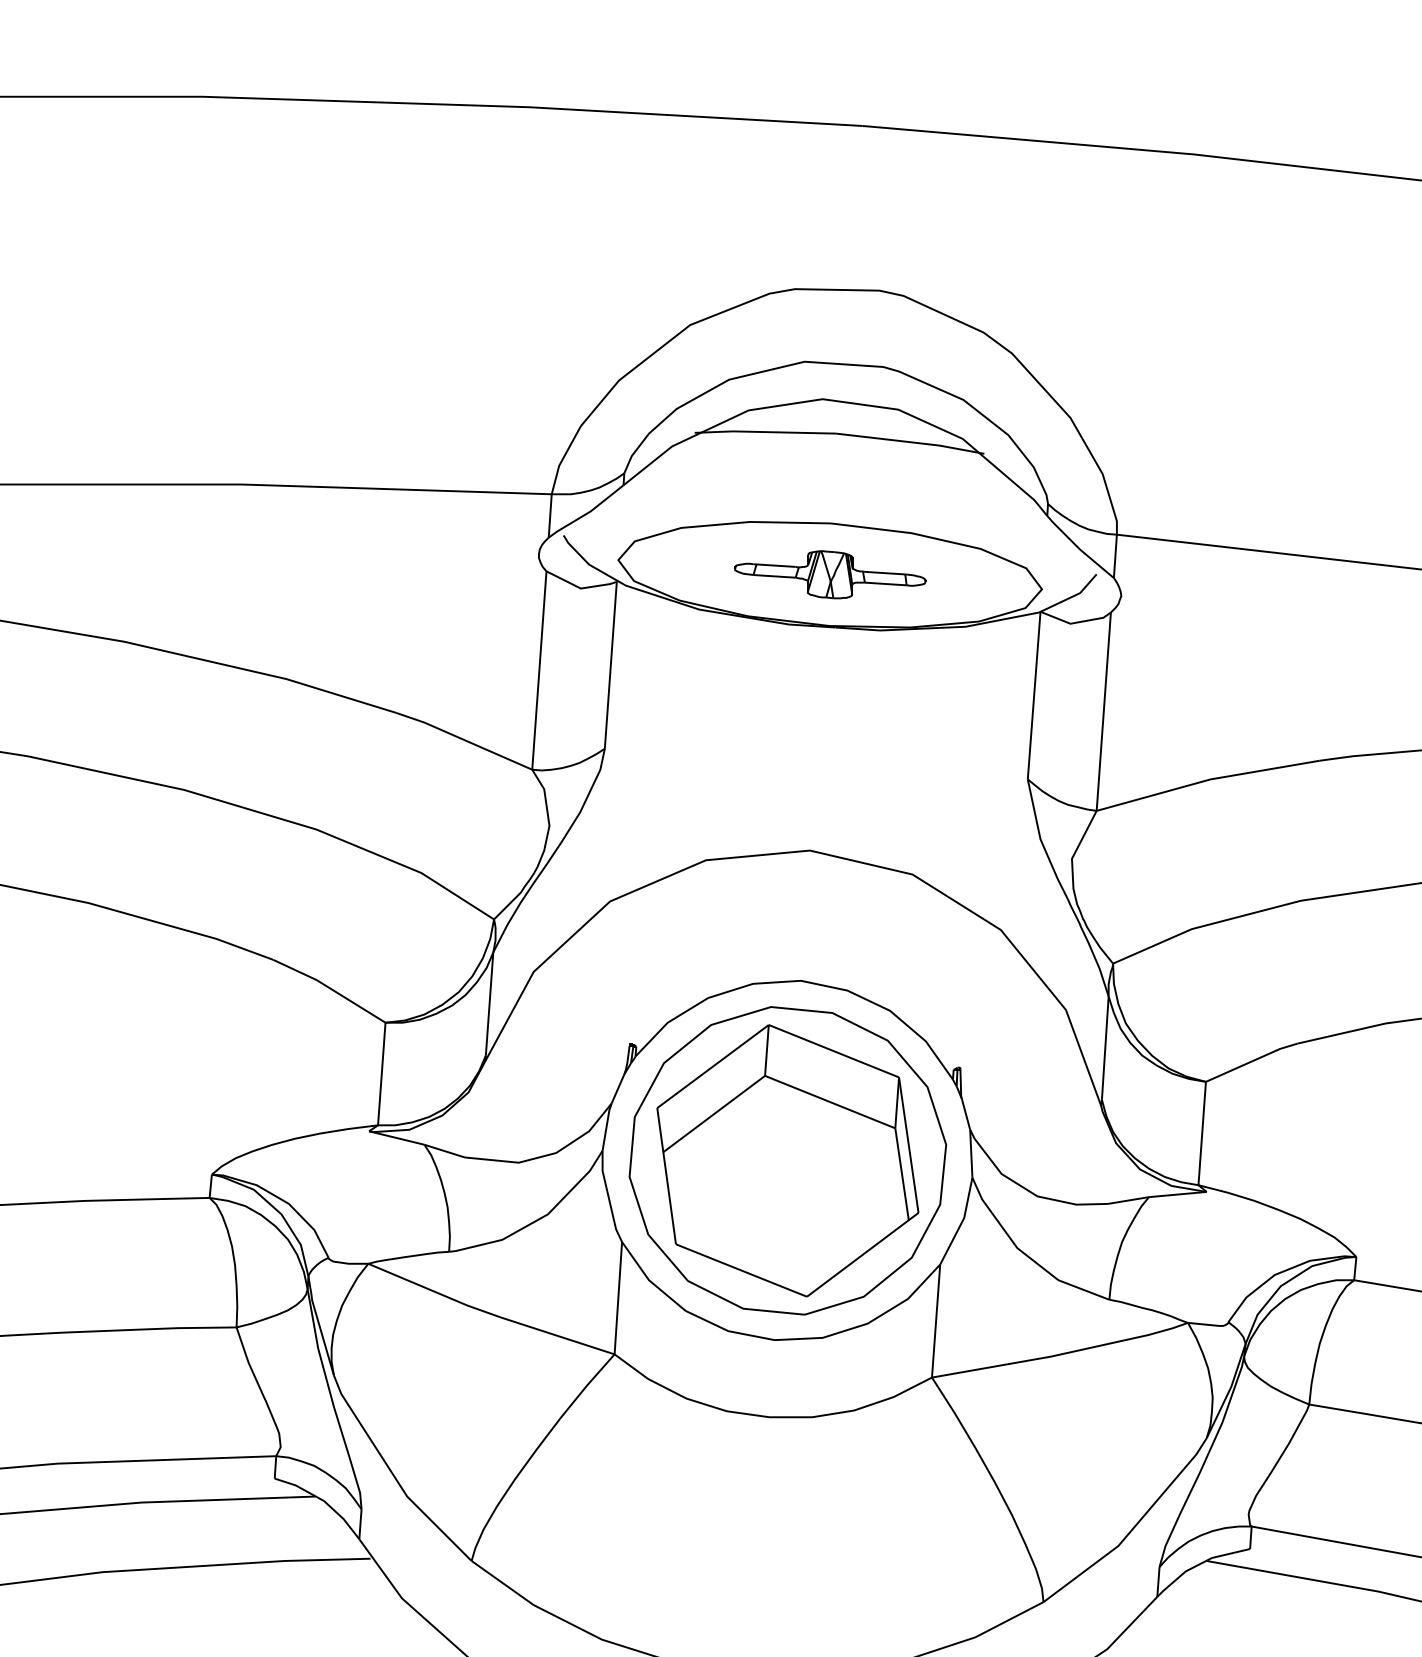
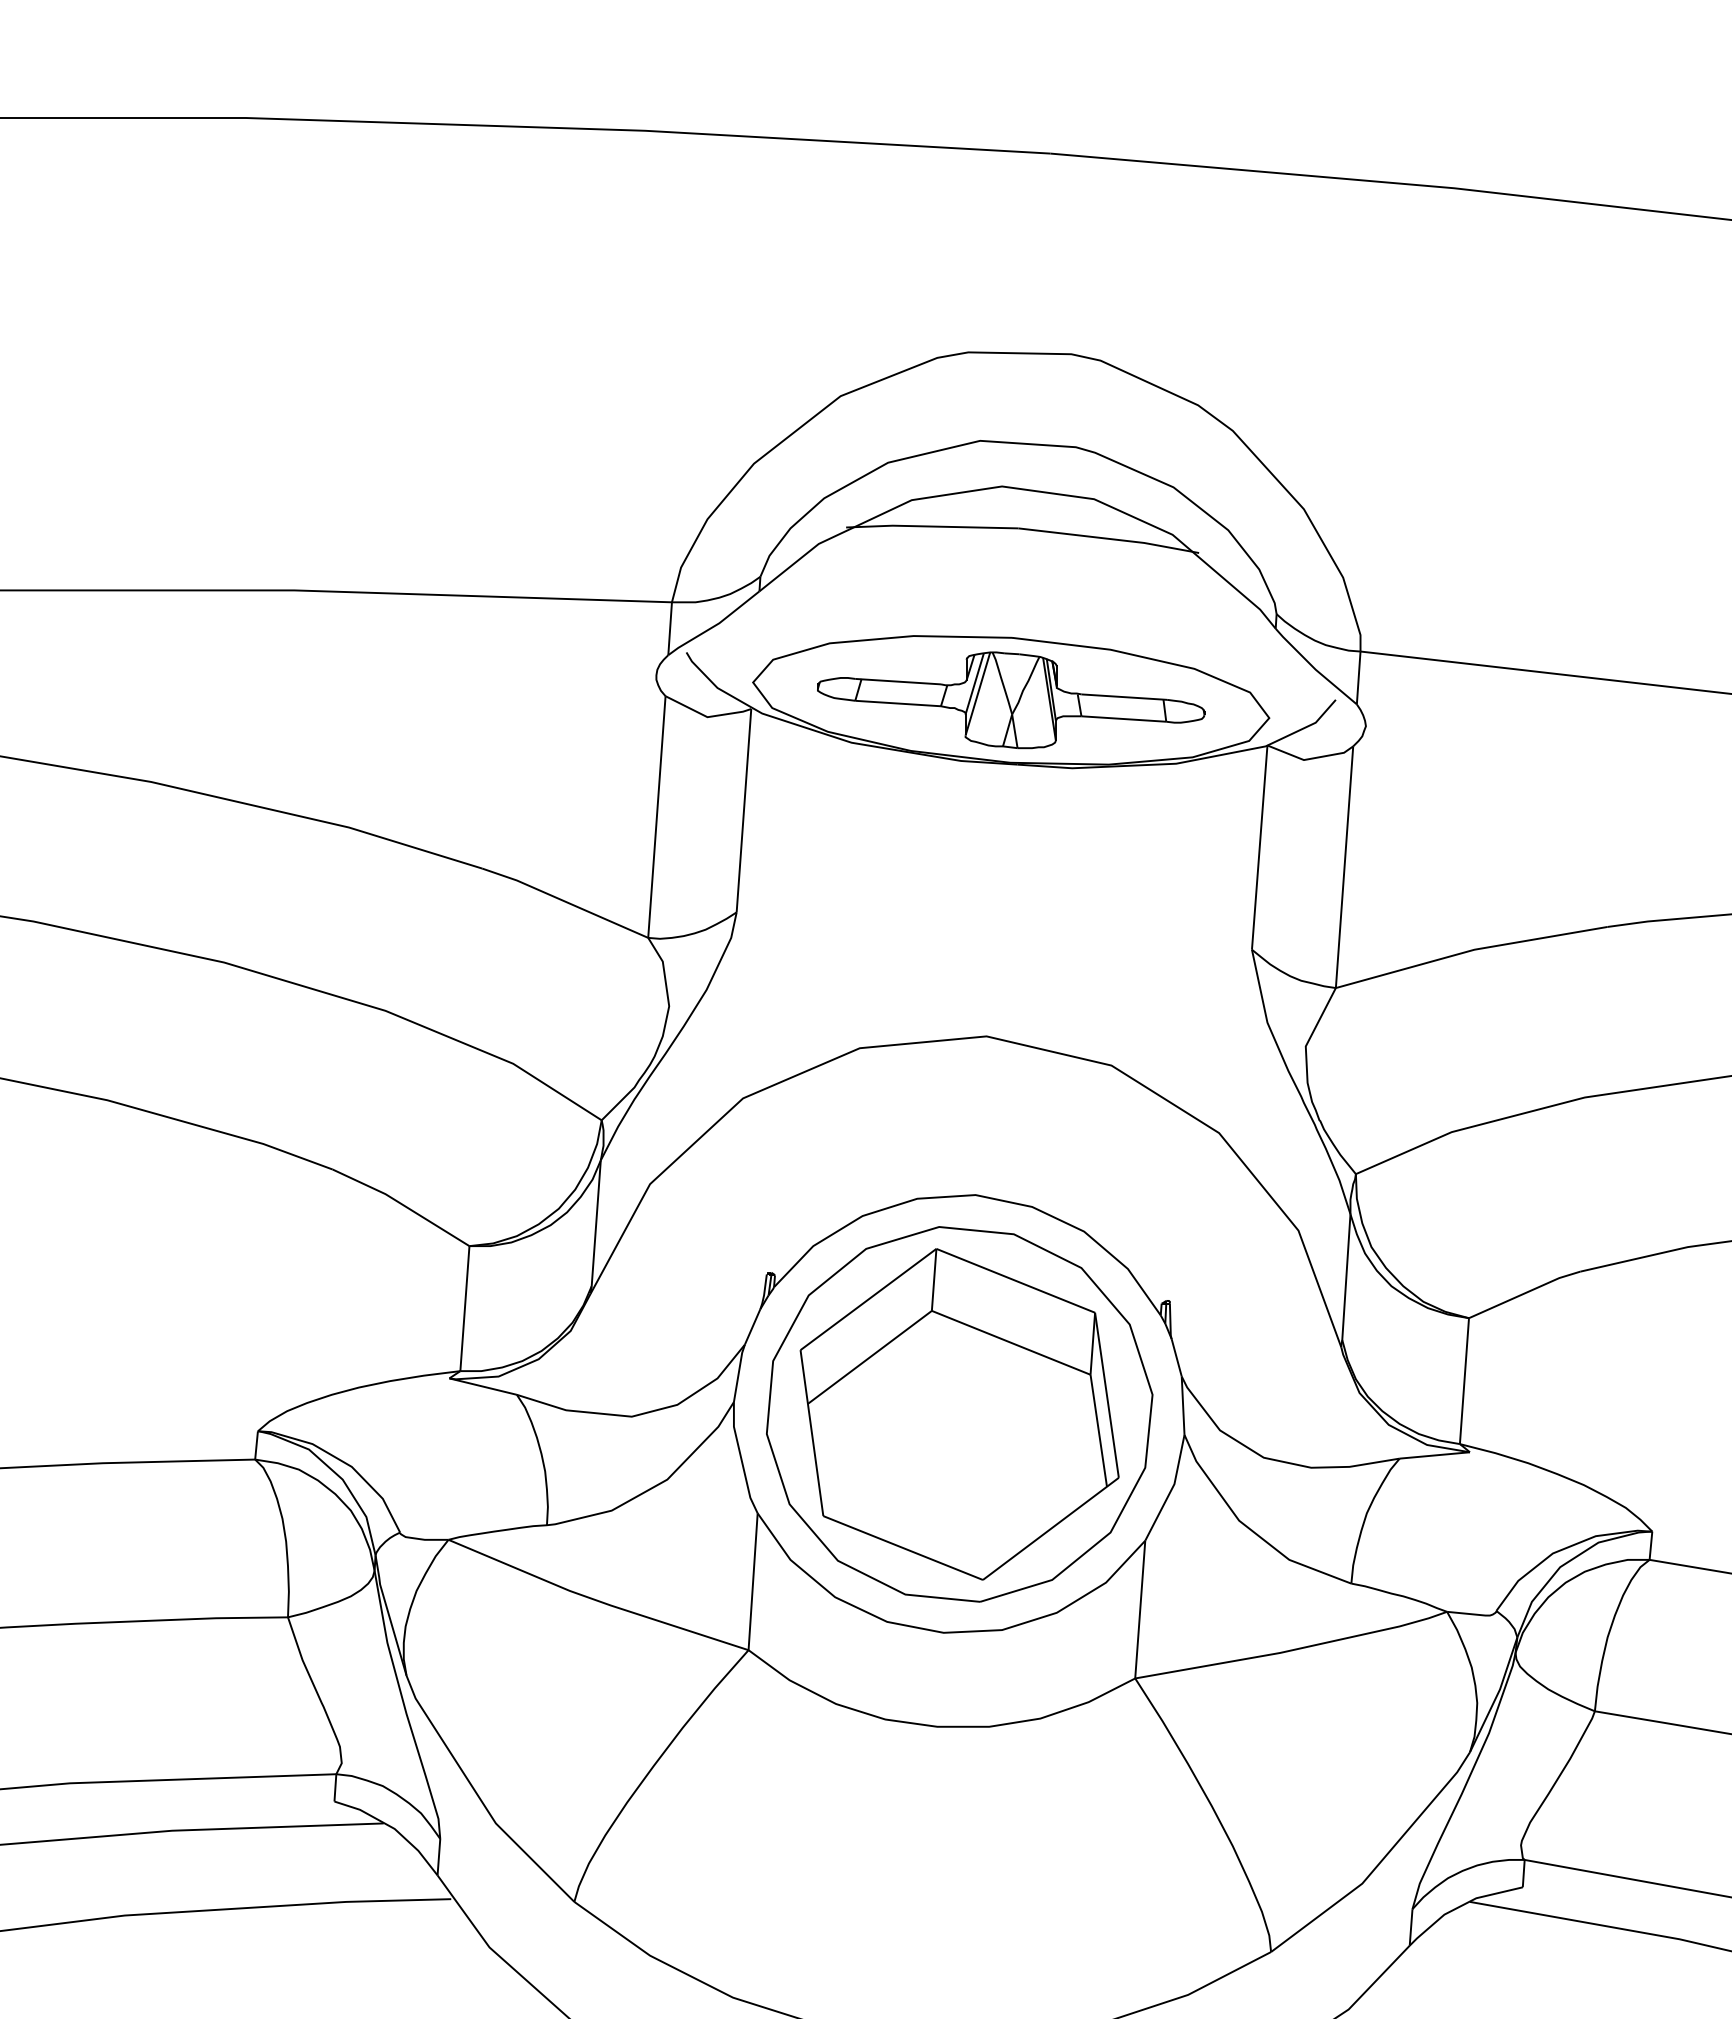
part: (830, 574) -> (1011, 700), size x1.67

